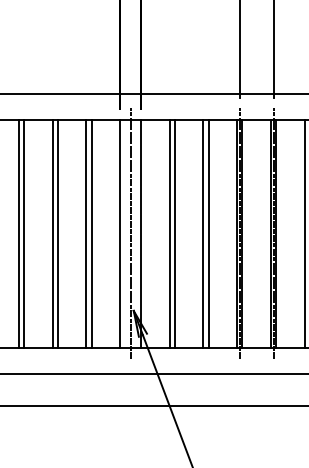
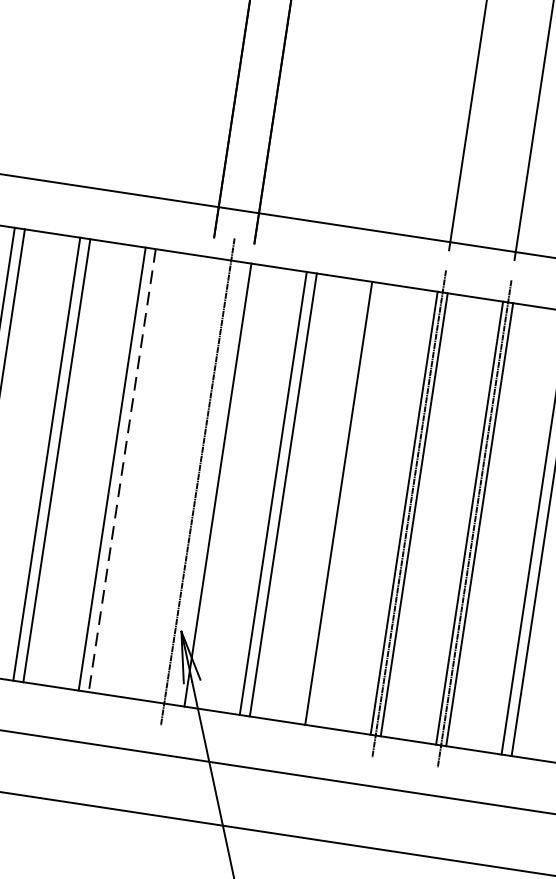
line: (120, 233) -> (178, 477), removed
line: (208, 233) -> (348, 503), removed
line: (91, 234) -> (121, 471), solid -> dashed

